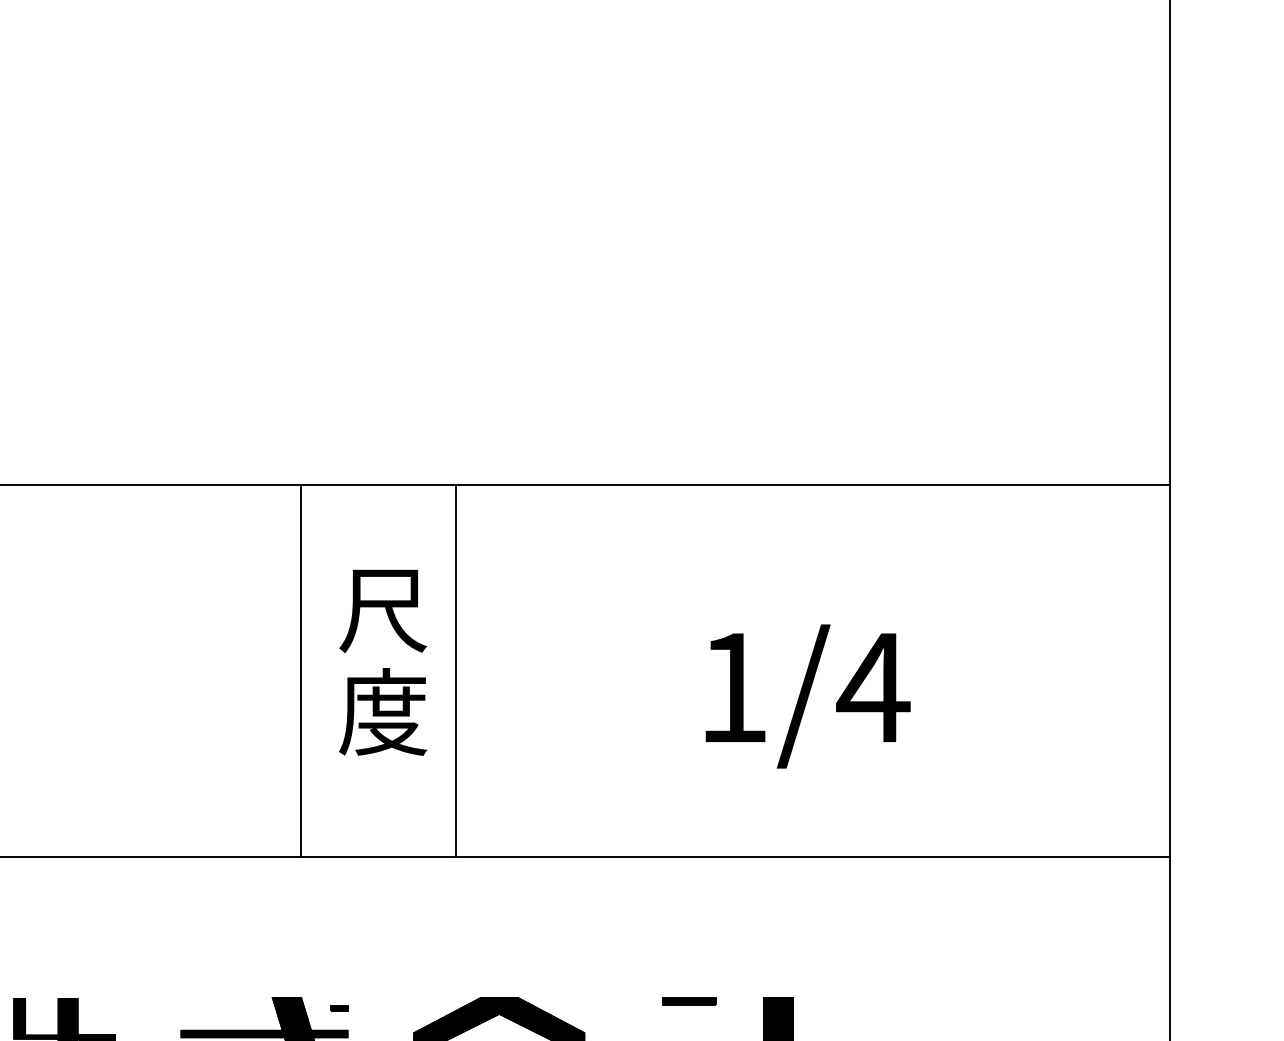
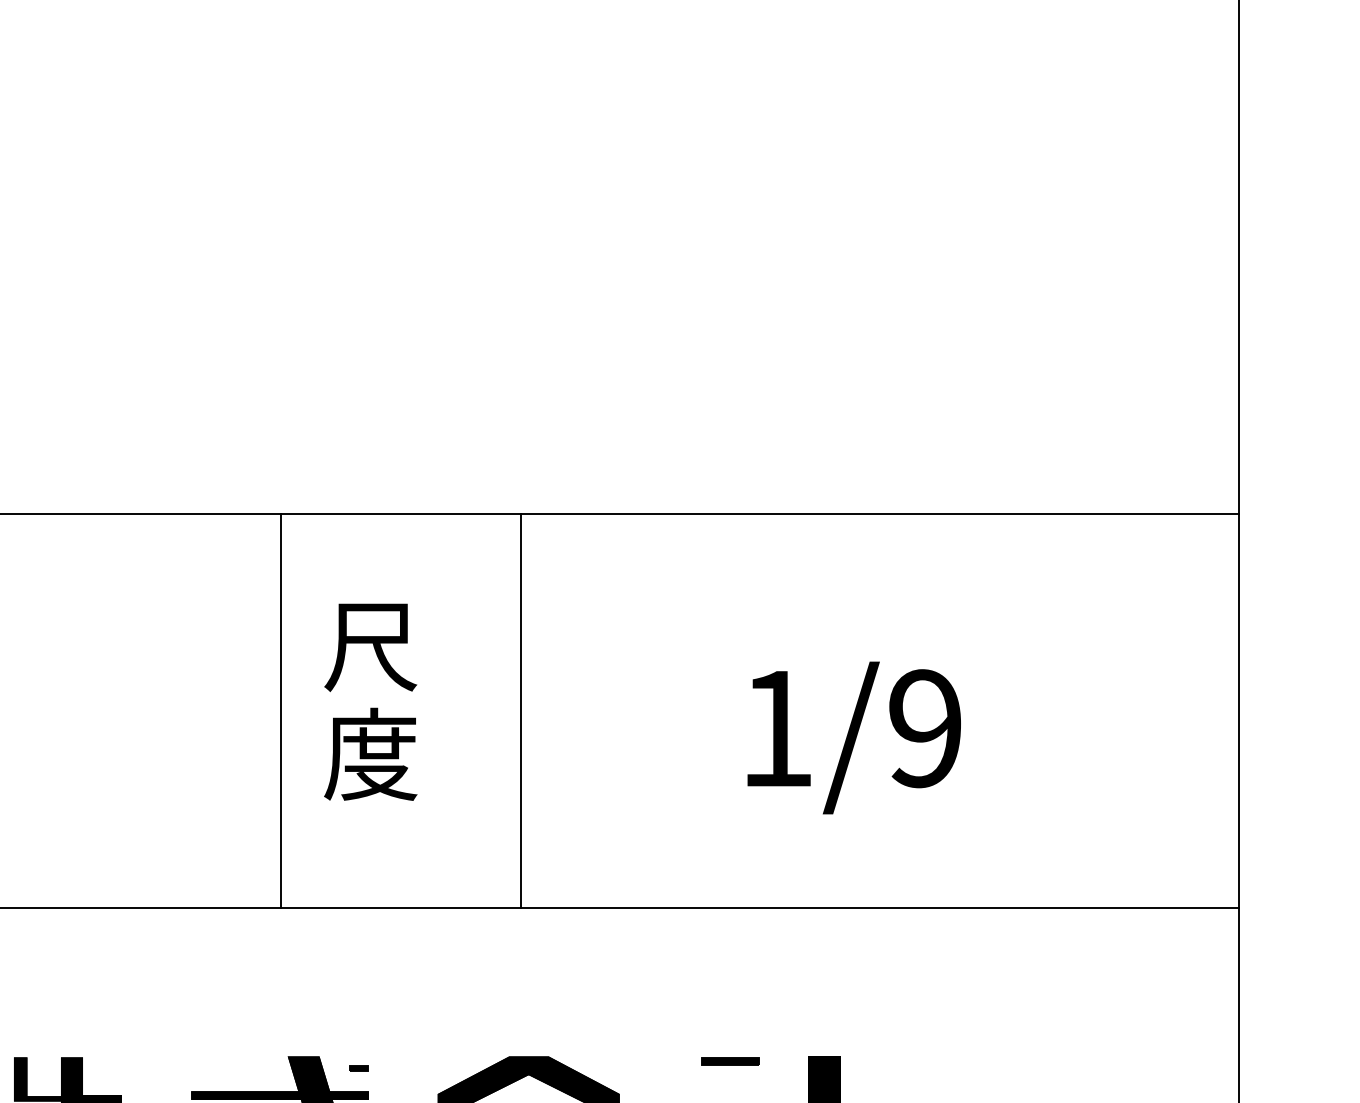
text: (382, 662) -> (370, 701), moved
line: (300, 670) -> (281, 710), moved
line: (455, 670) -> (520, 710), moved
text: (872, 687) -> (924, 728), 1/4 -> 1/9

